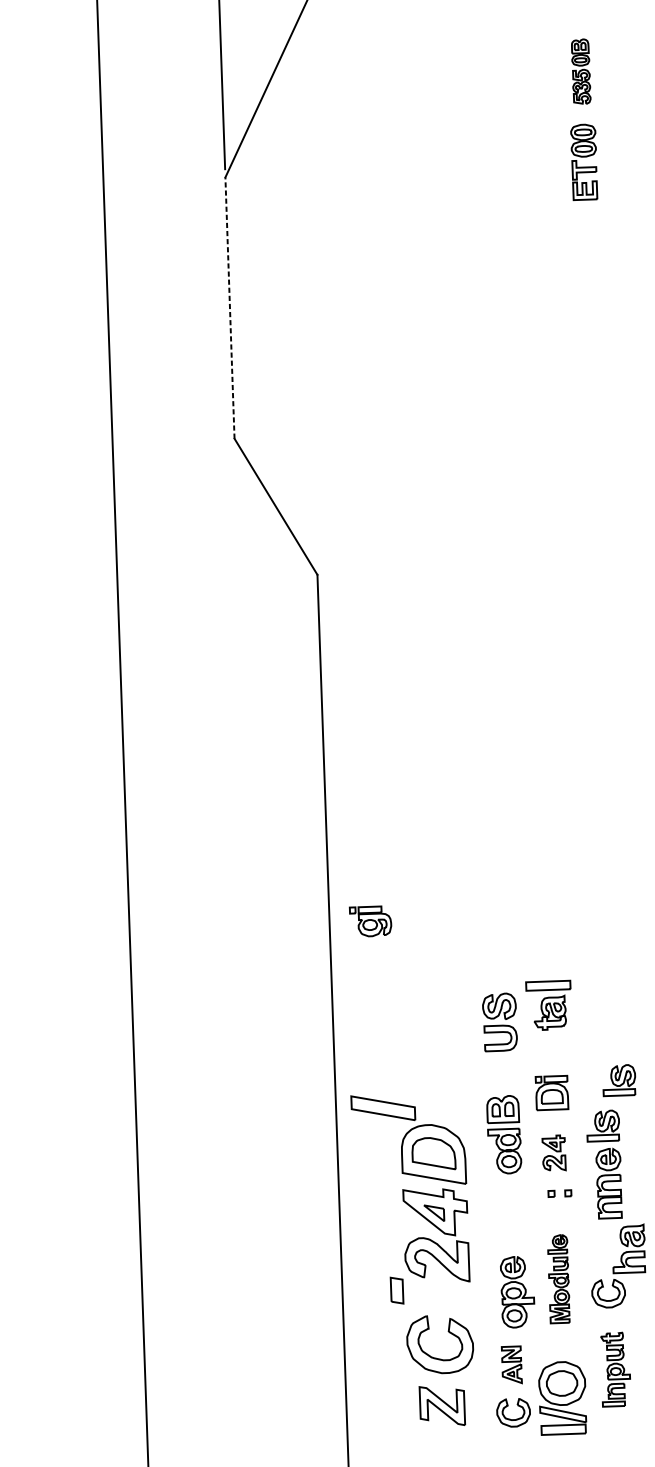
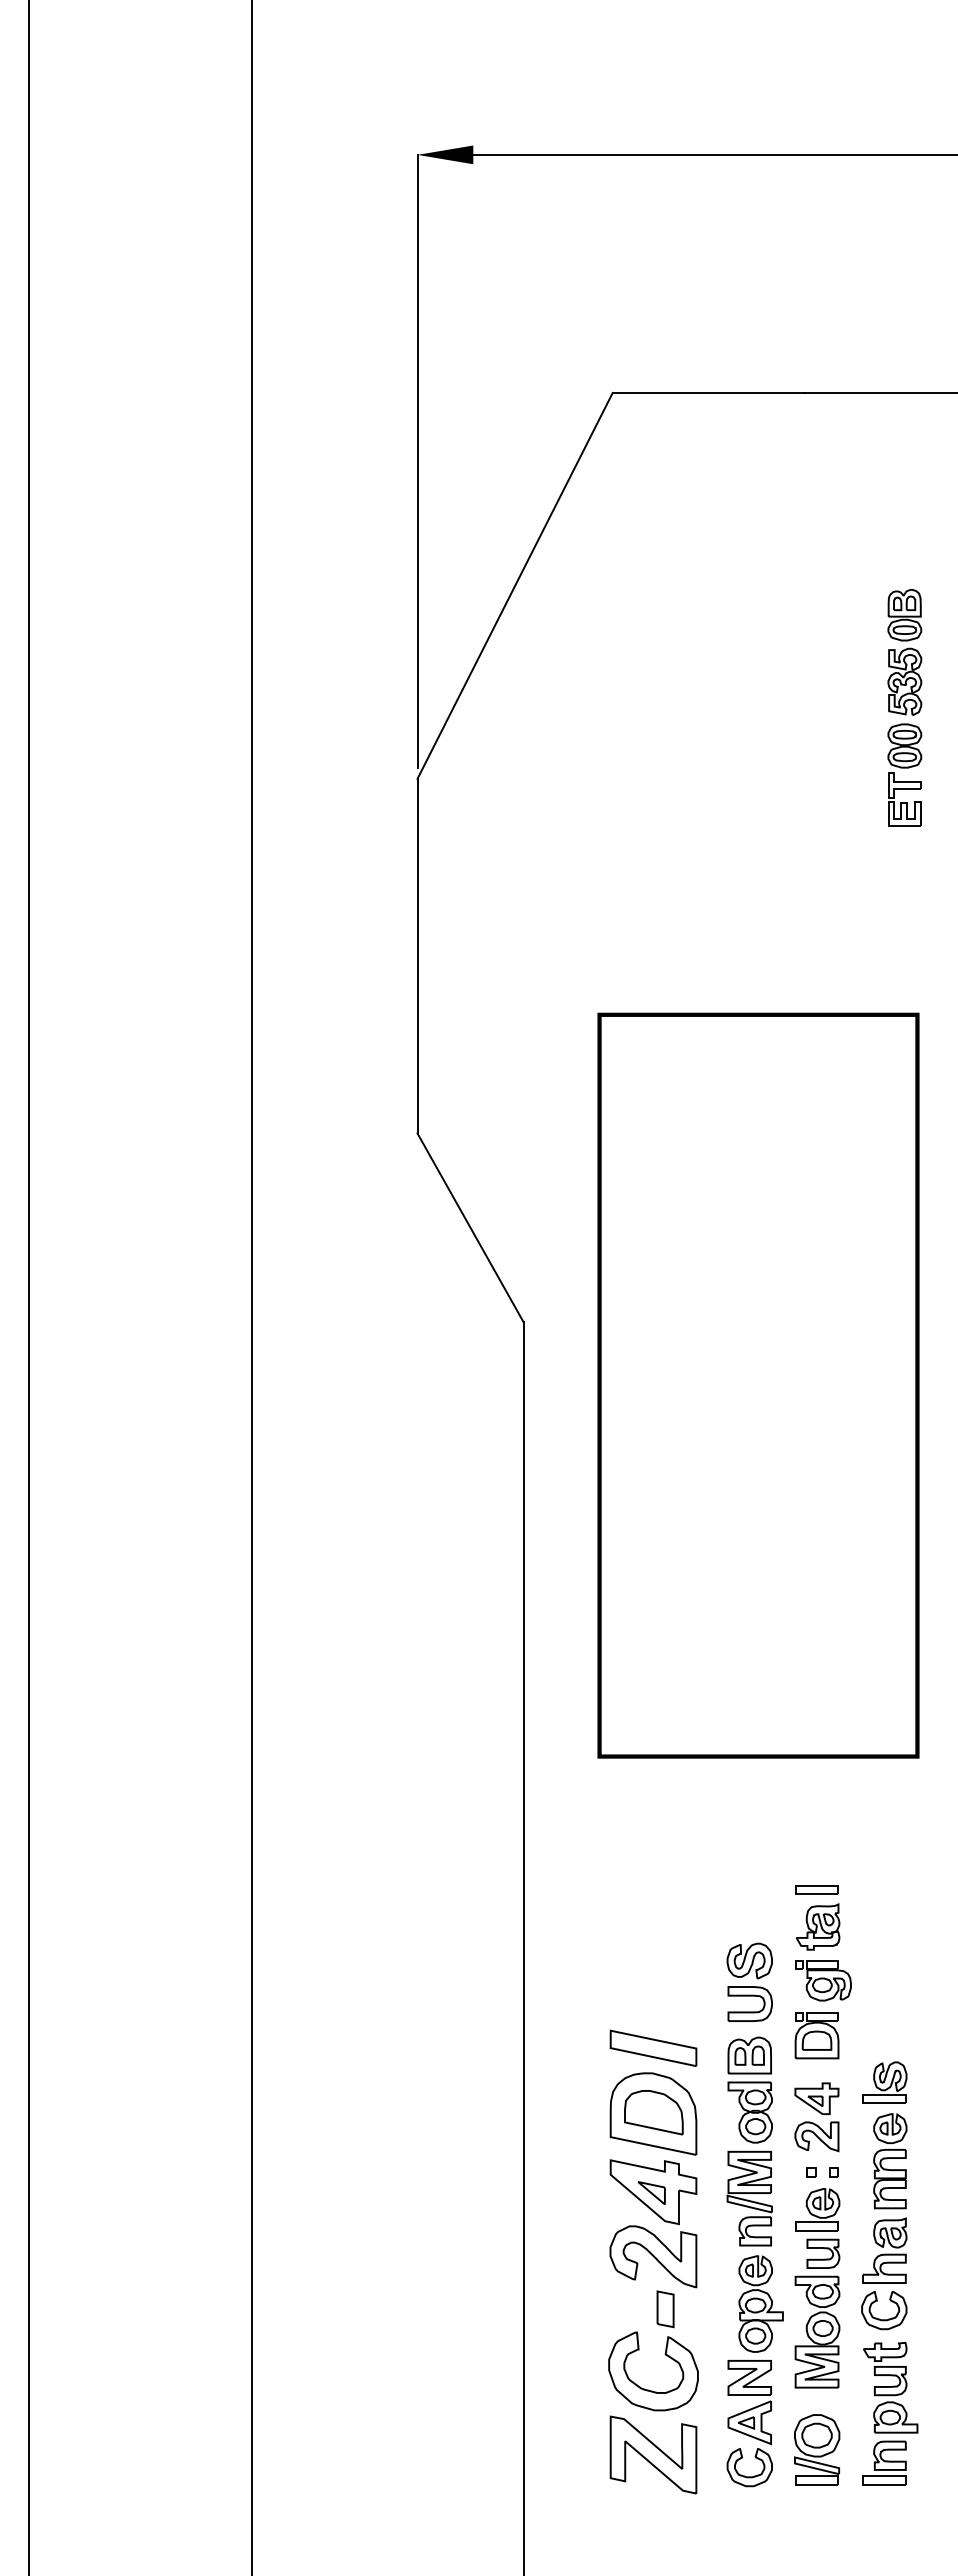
part: (580, 71) -> (904, 652), size x1.43
line: (229, 307) -> (417, 955), dashed -> solid
part: (492, 615) -> (758, 1385), added
part: (370, 921) -> (823, 1980), moved
part: (547, 985) -> (816, 1889), size x0.71
part: (499, 1021) -> (749, 1981), moved
part: (619, 1080) -> (908, 2021), removed
part: (383, 1107) -> (653, 2047), moved
part: (553, 1153) -> (816, 2117), size x1.43
part: (506, 1214) -> (749, 2198), added
part: (628, 1248) -> (884, 2250), moved
part: (558, 1279) -> (817, 2288), size x1.67
part: (397, 1290) -> (665, 2309), moved
part: (511, 1364) -> (749, 2402), size x1.67
part: (615, 1369) -> (890, 2413), size x1.43
part: (563, 1397) -> (817, 2449), size x0.71
part: (442, 1405) -> (653, 2454), size x1.43

